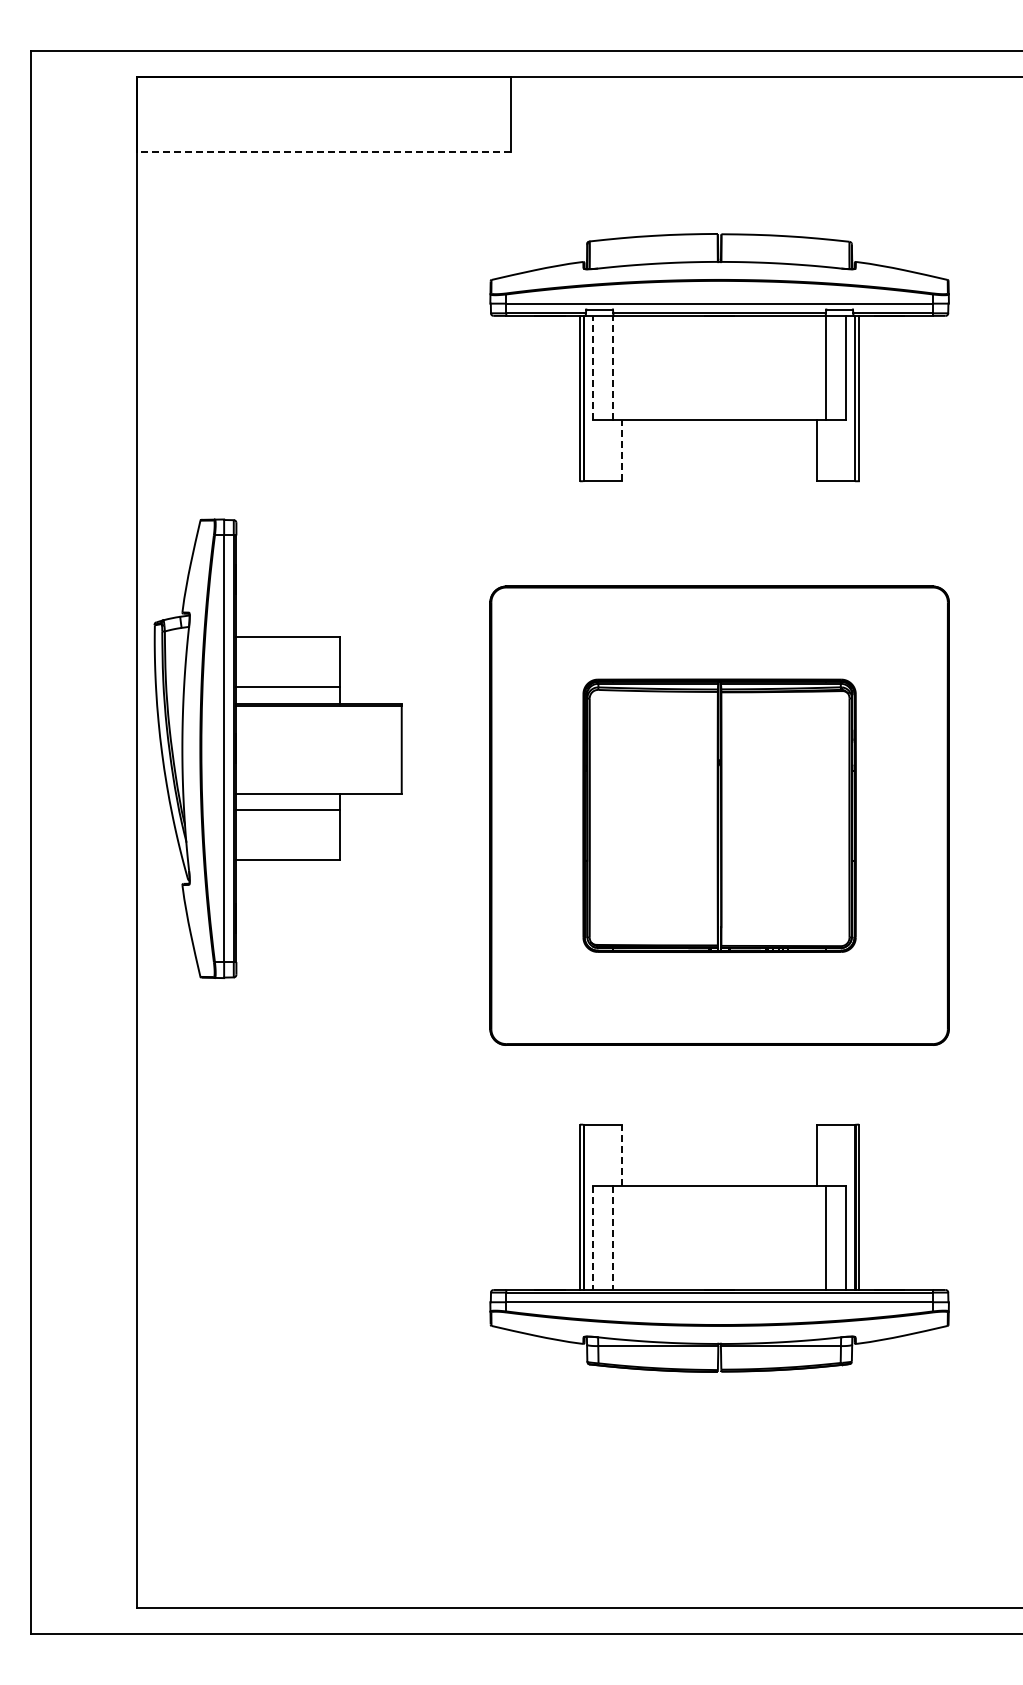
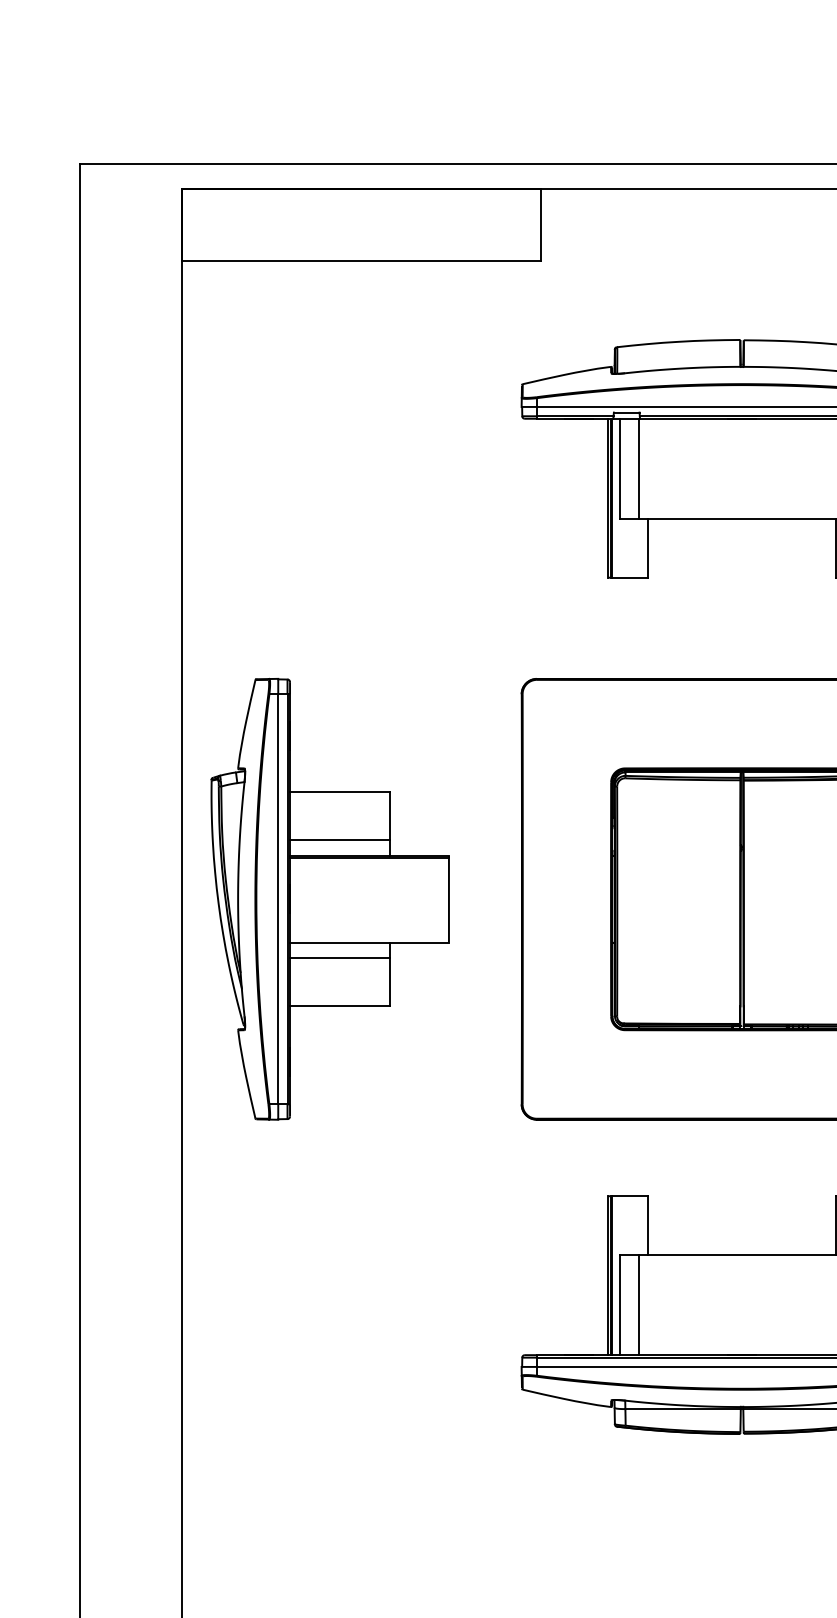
line: (324, 151) -> (362, 260), dashed -> solid
line: (592, 367) -> (619, 468), dashed -> solid
line: (612, 367) -> (639, 468), dashed -> solid
line: (622, 450) -> (648, 548), dashed -> solid
part: (277, 748) -> (329, 899), moved
line: (622, 1155) -> (648, 1225), dashed -> solid
line: (592, 1237) -> (619, 1304), dashed -> solid
line: (612, 1237) -> (639, 1304), dashed -> solid

